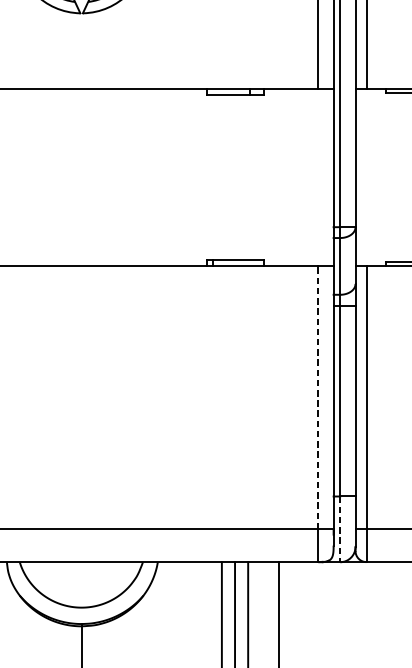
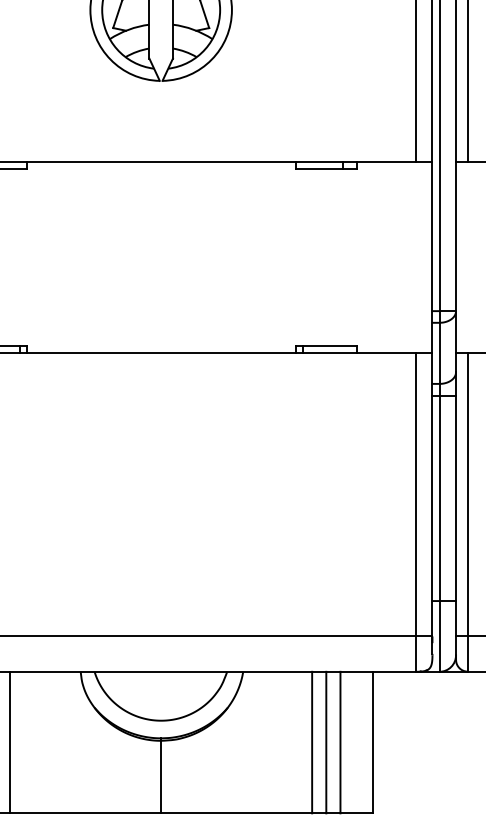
line: (317, 397) -> (415, 494), dashed -> solid
line: (340, 529) -> (439, 636), dashed -> solid

